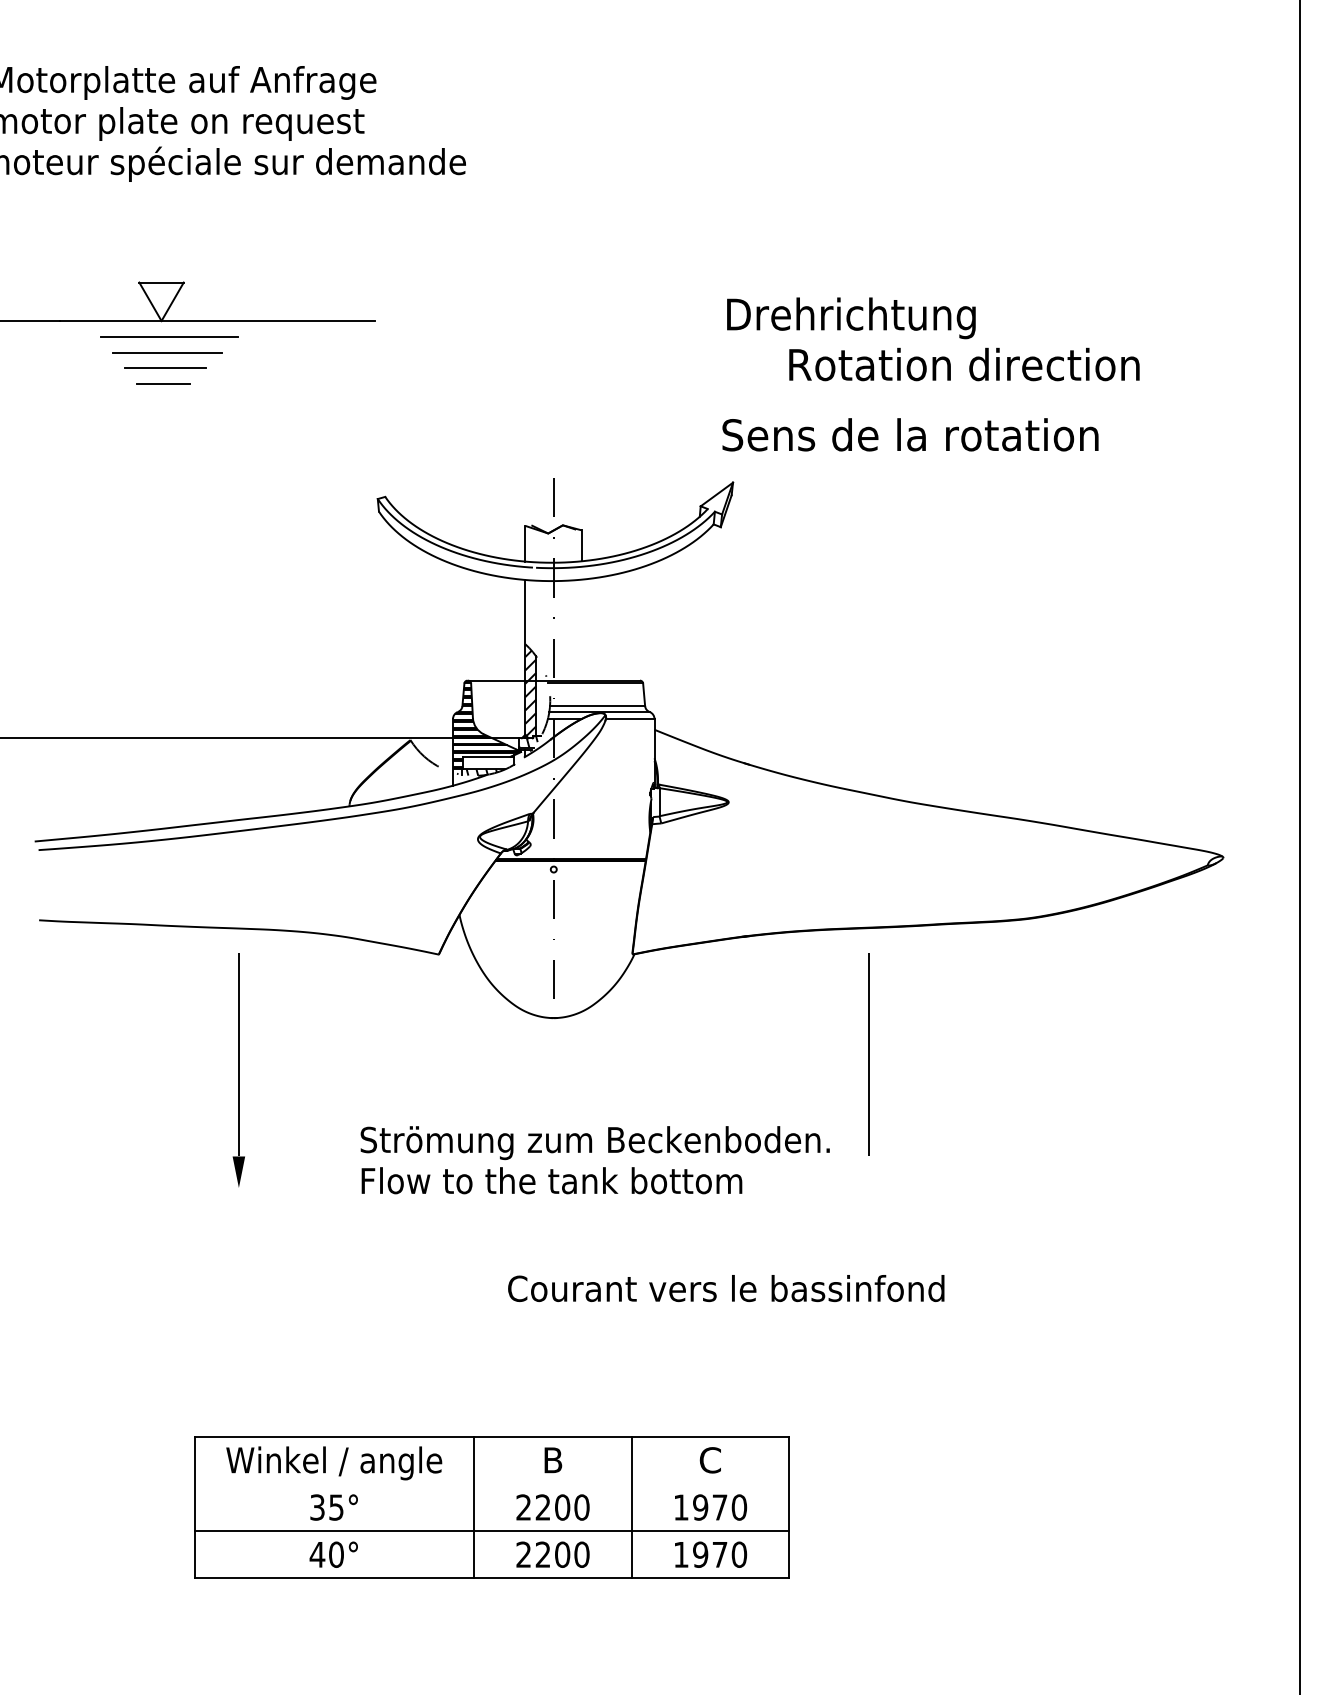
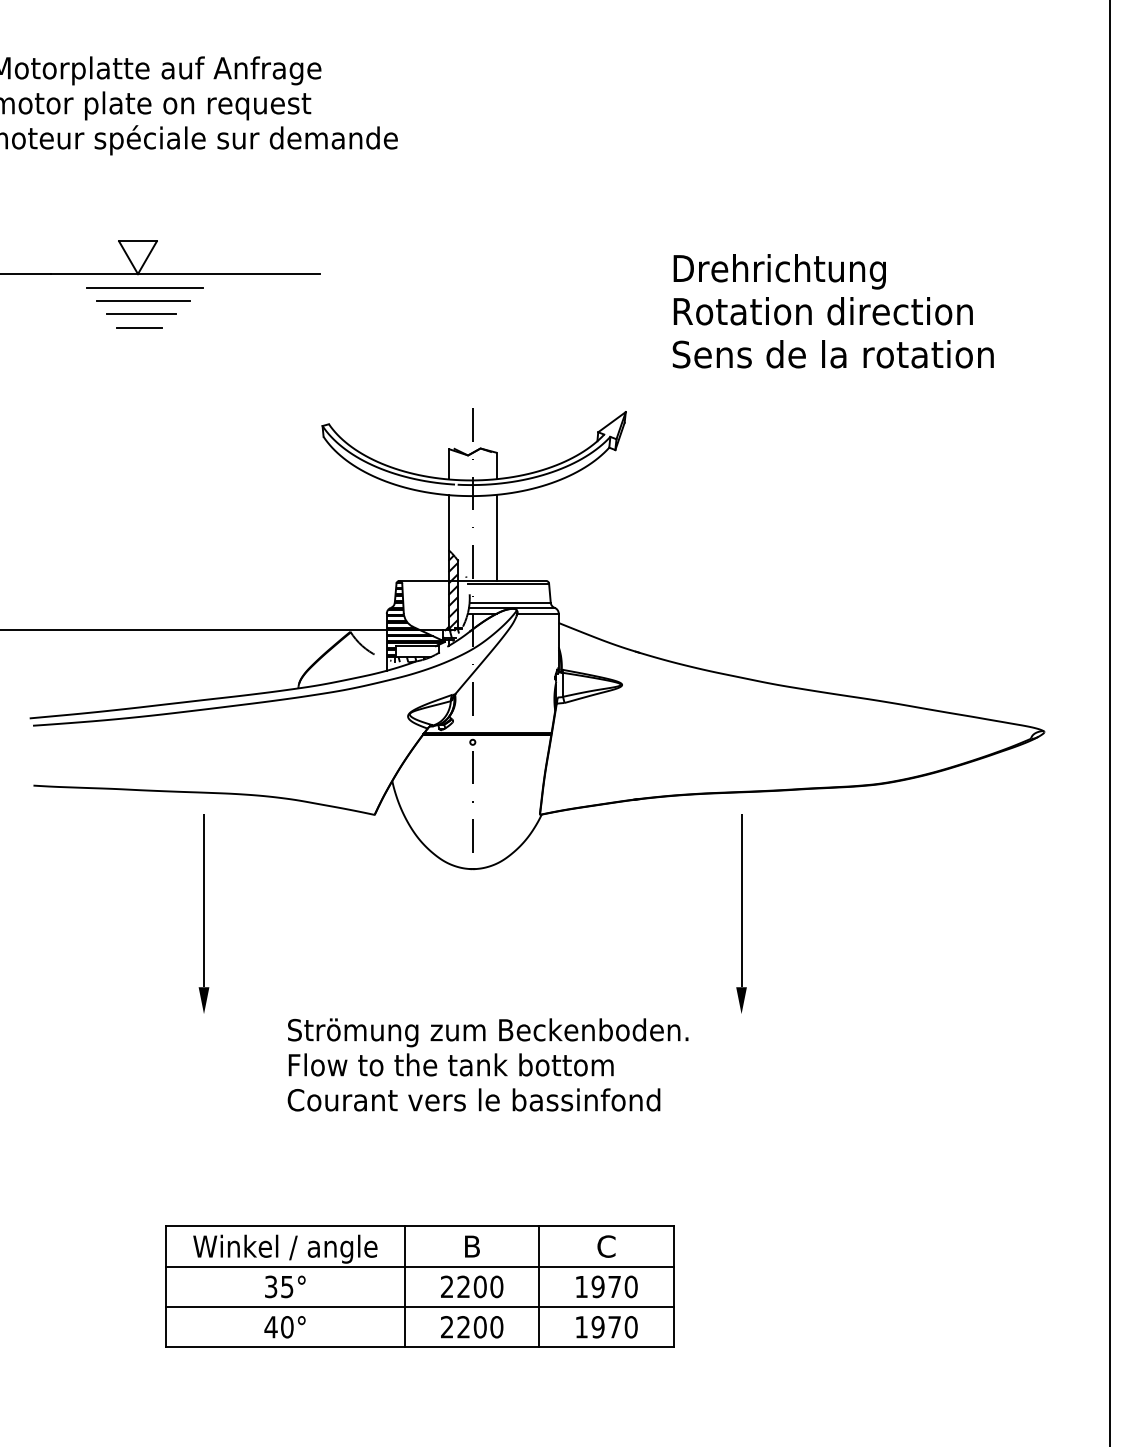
text: (850, 317) -> (779, 271), moved
text: (909, 435) -> (832, 354), moved
line: (581, 629) -> (496, 537), added
text: (595, 1160) -> (488, 1047), moved
fill: (868, 1172) -> (741, 1000), added
text: (725, 1287) -> (473, 1099), moved
line: (491, 1483) -> (419, 1266), added

